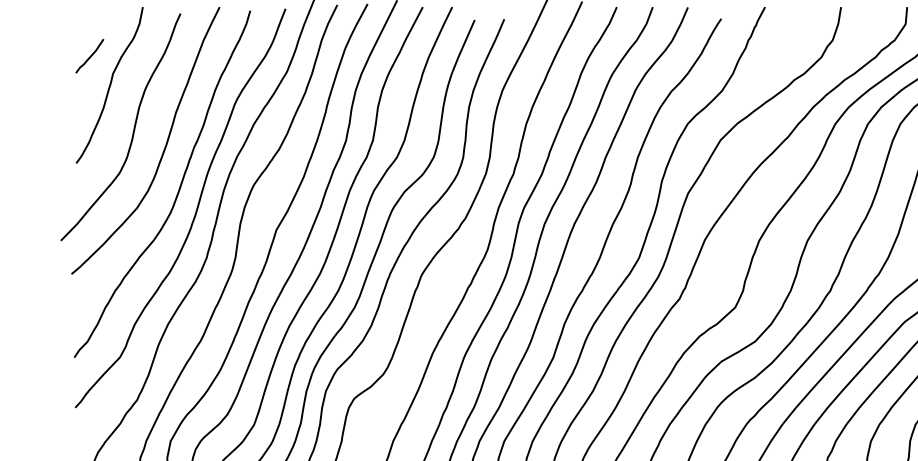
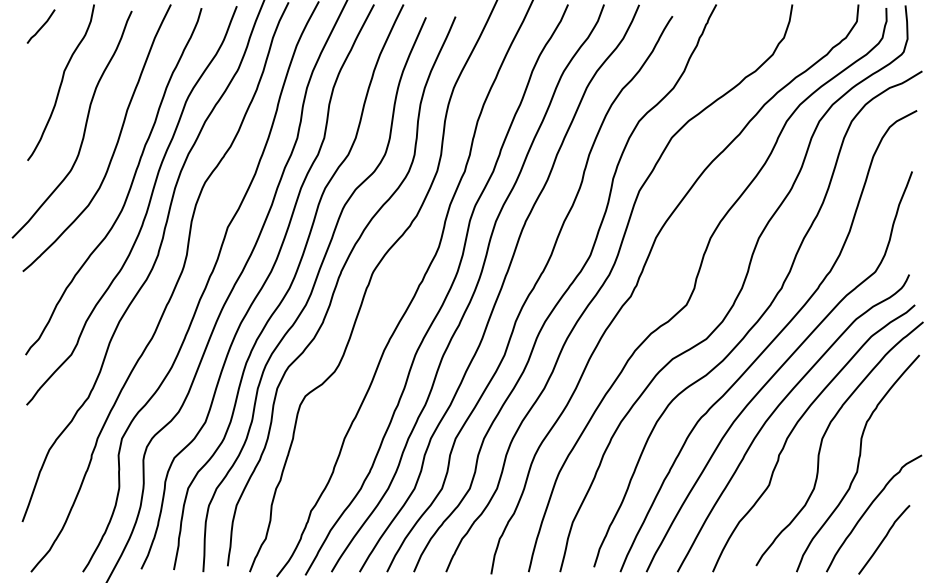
curve: (90, 56) -> (41, 26), moved

